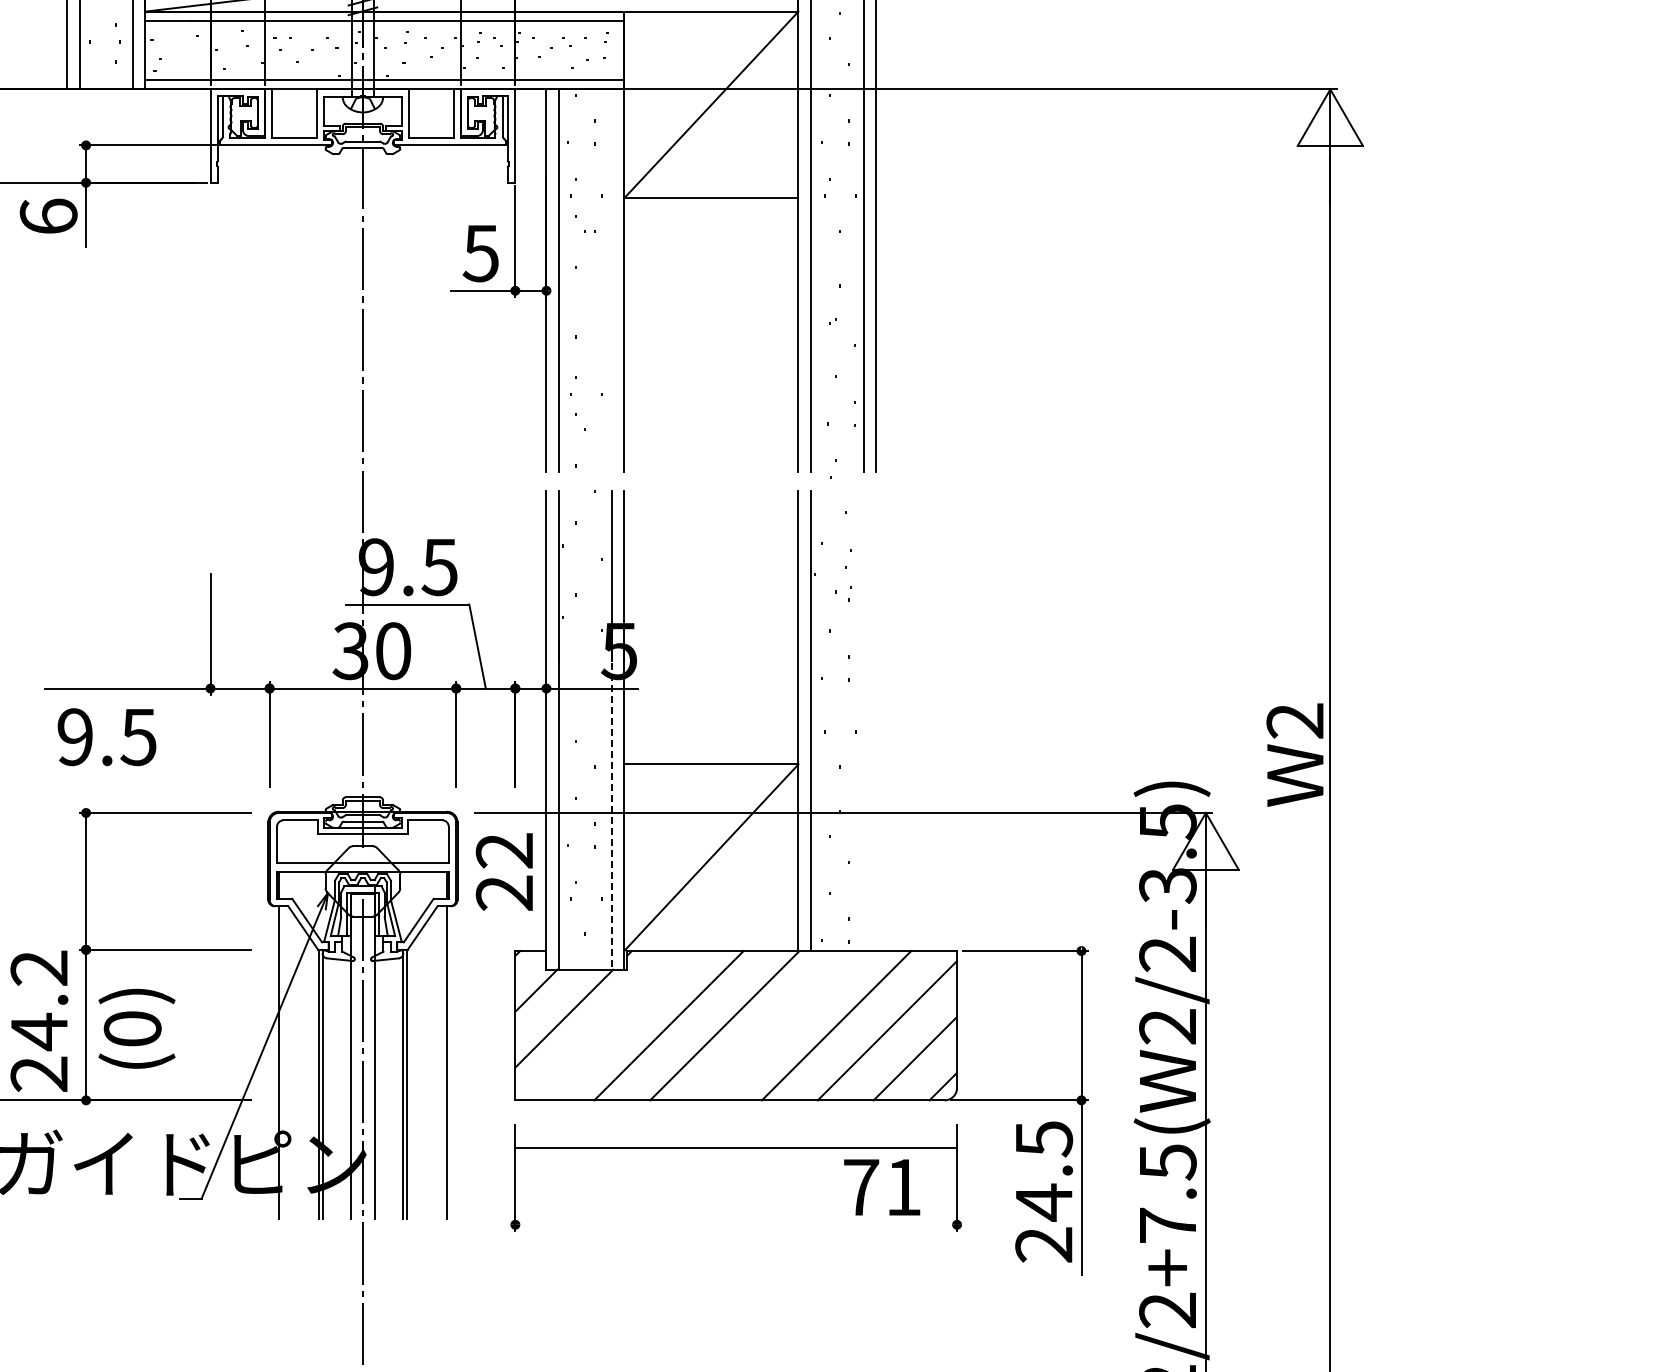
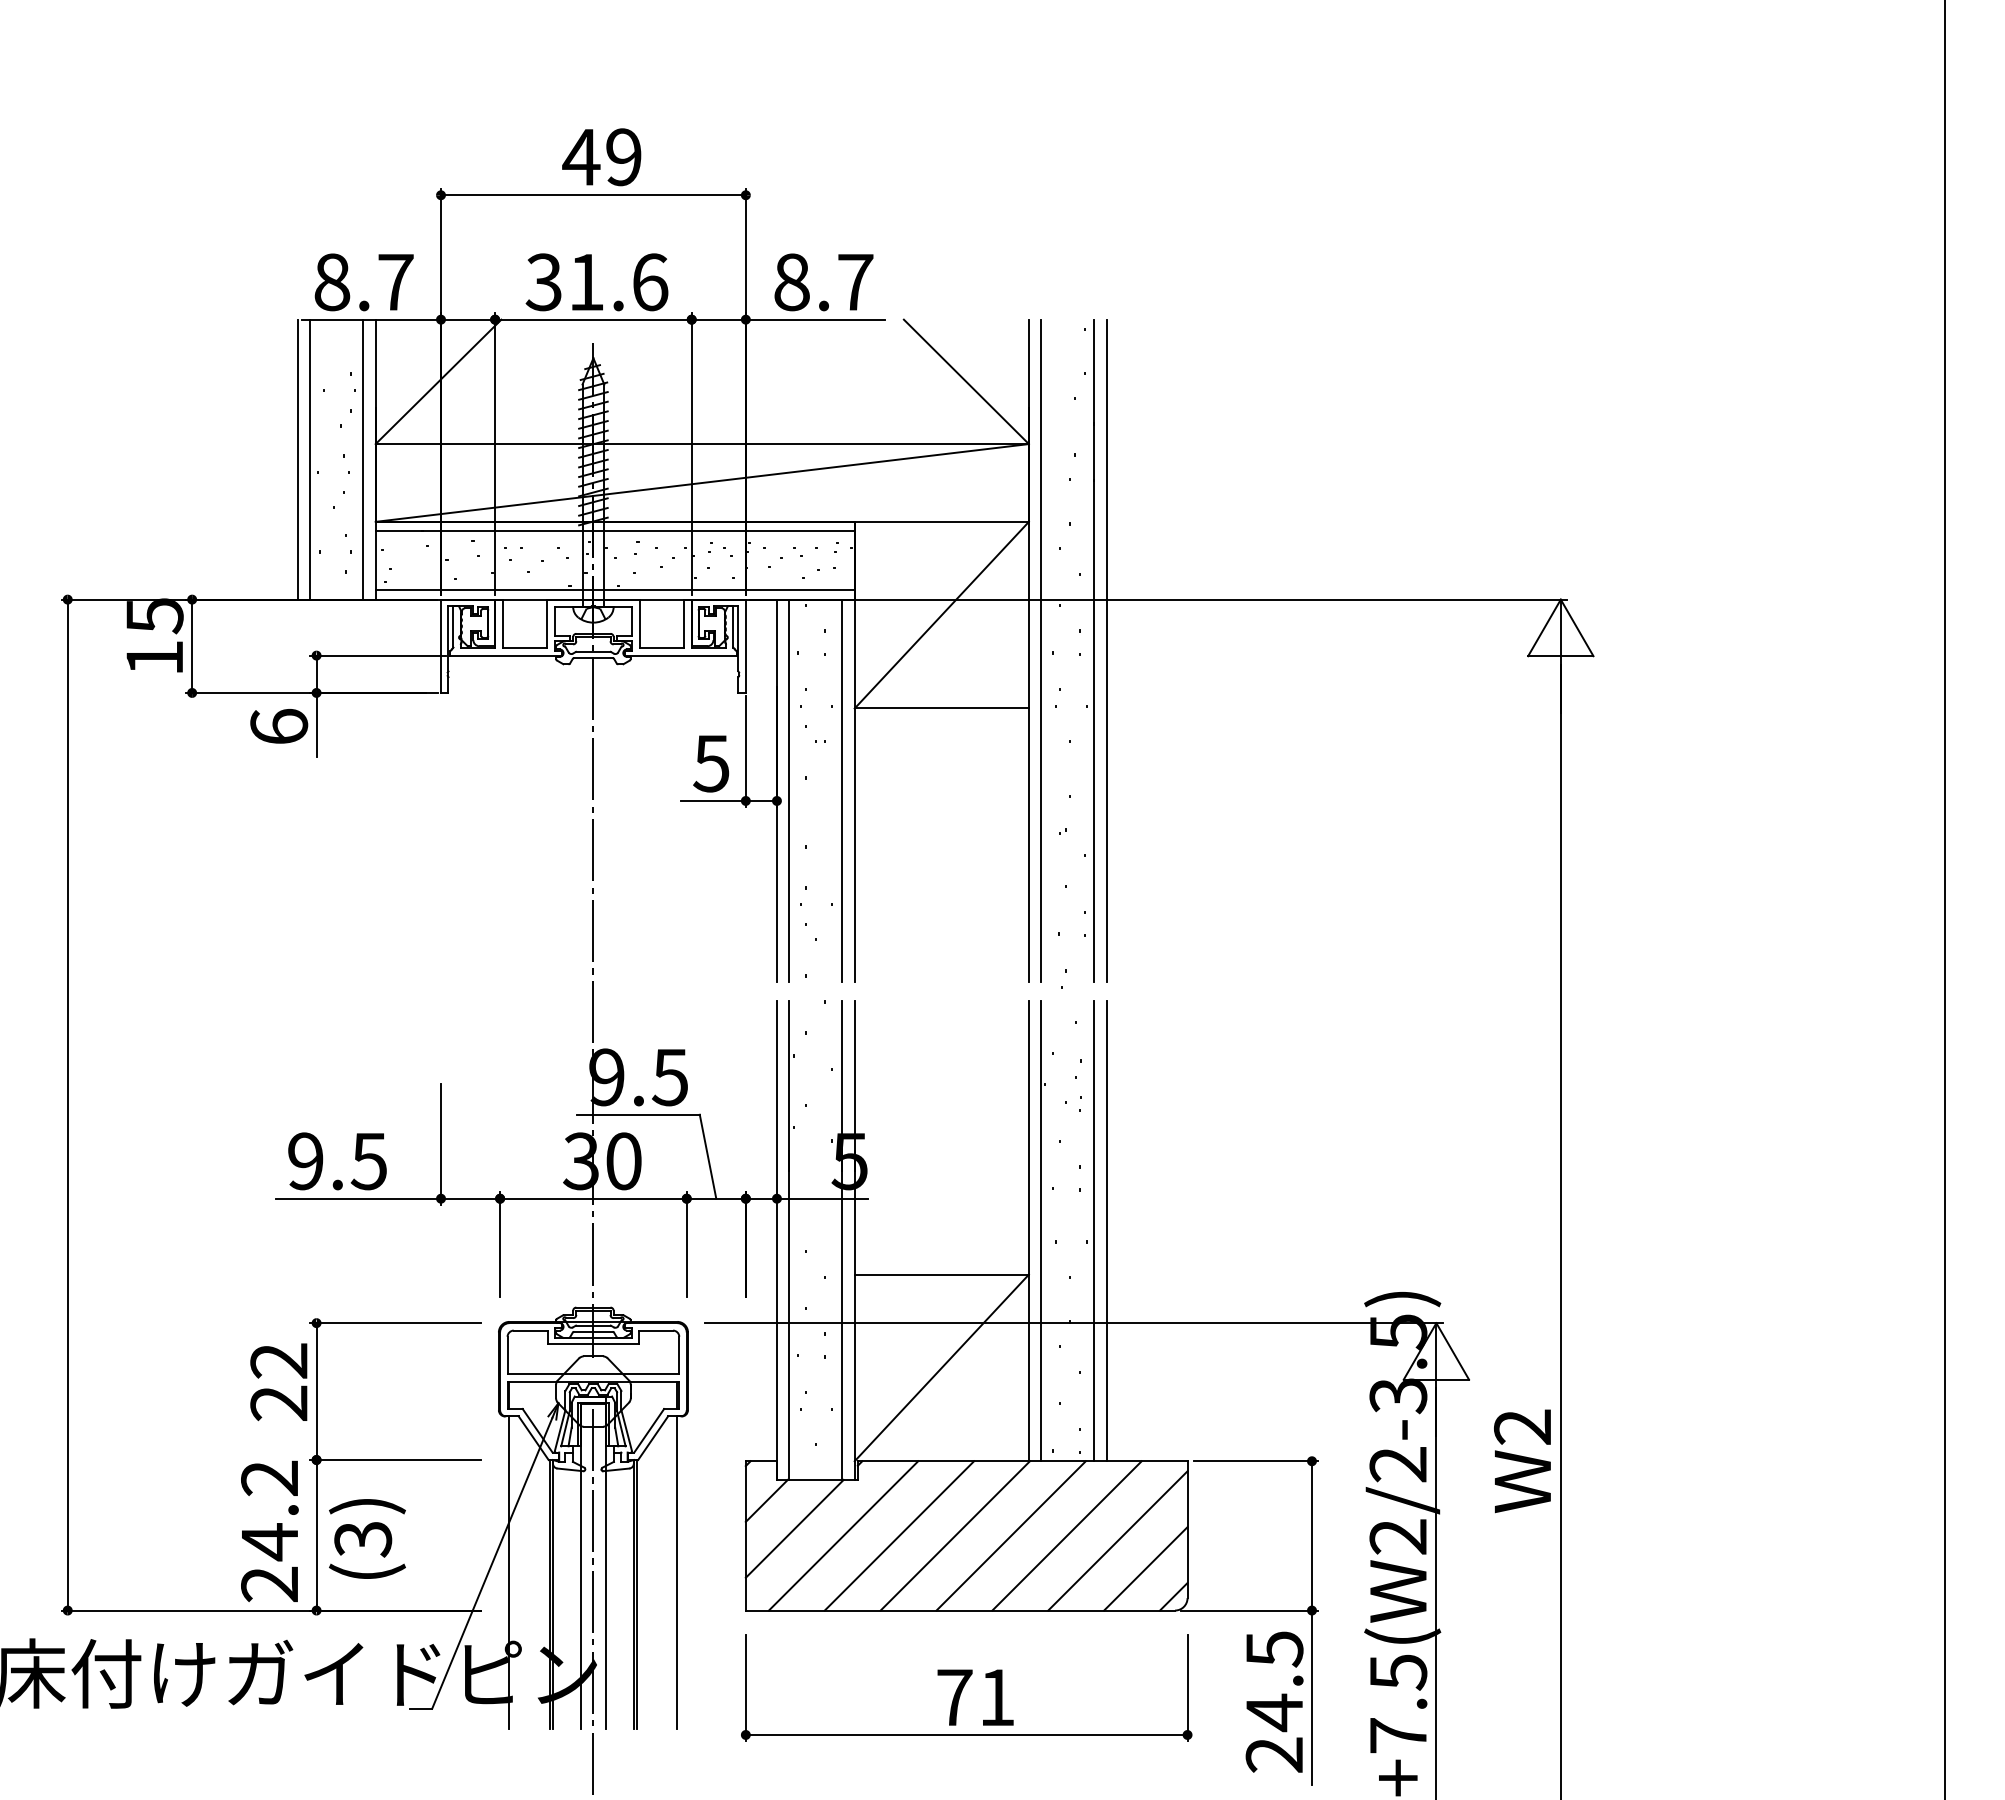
line: (612, 280) -> (842, 790), added
line: (864, 720) -> (1094, 1230), added
line: (876, 720) -> (1106, 1230), added
text: (107, 737) -> (337, 1161), moved
text: (1295, 755) -> (1522, 1461), moved
line: (612, 806) -> (842, 1316), dashed -> solid
text: (504, 872) -> (278, 1382), moved
line: (613, 1025) -> (843, 1535), added
line: (780, 1025) -> (1010, 1535), added
text: (133, 1029) -> (363, 1539), (0) -> (3)
line: (736, 1147) -> (966, 1734), moved
text: (882, 1187) -> (975, 1697), moved

